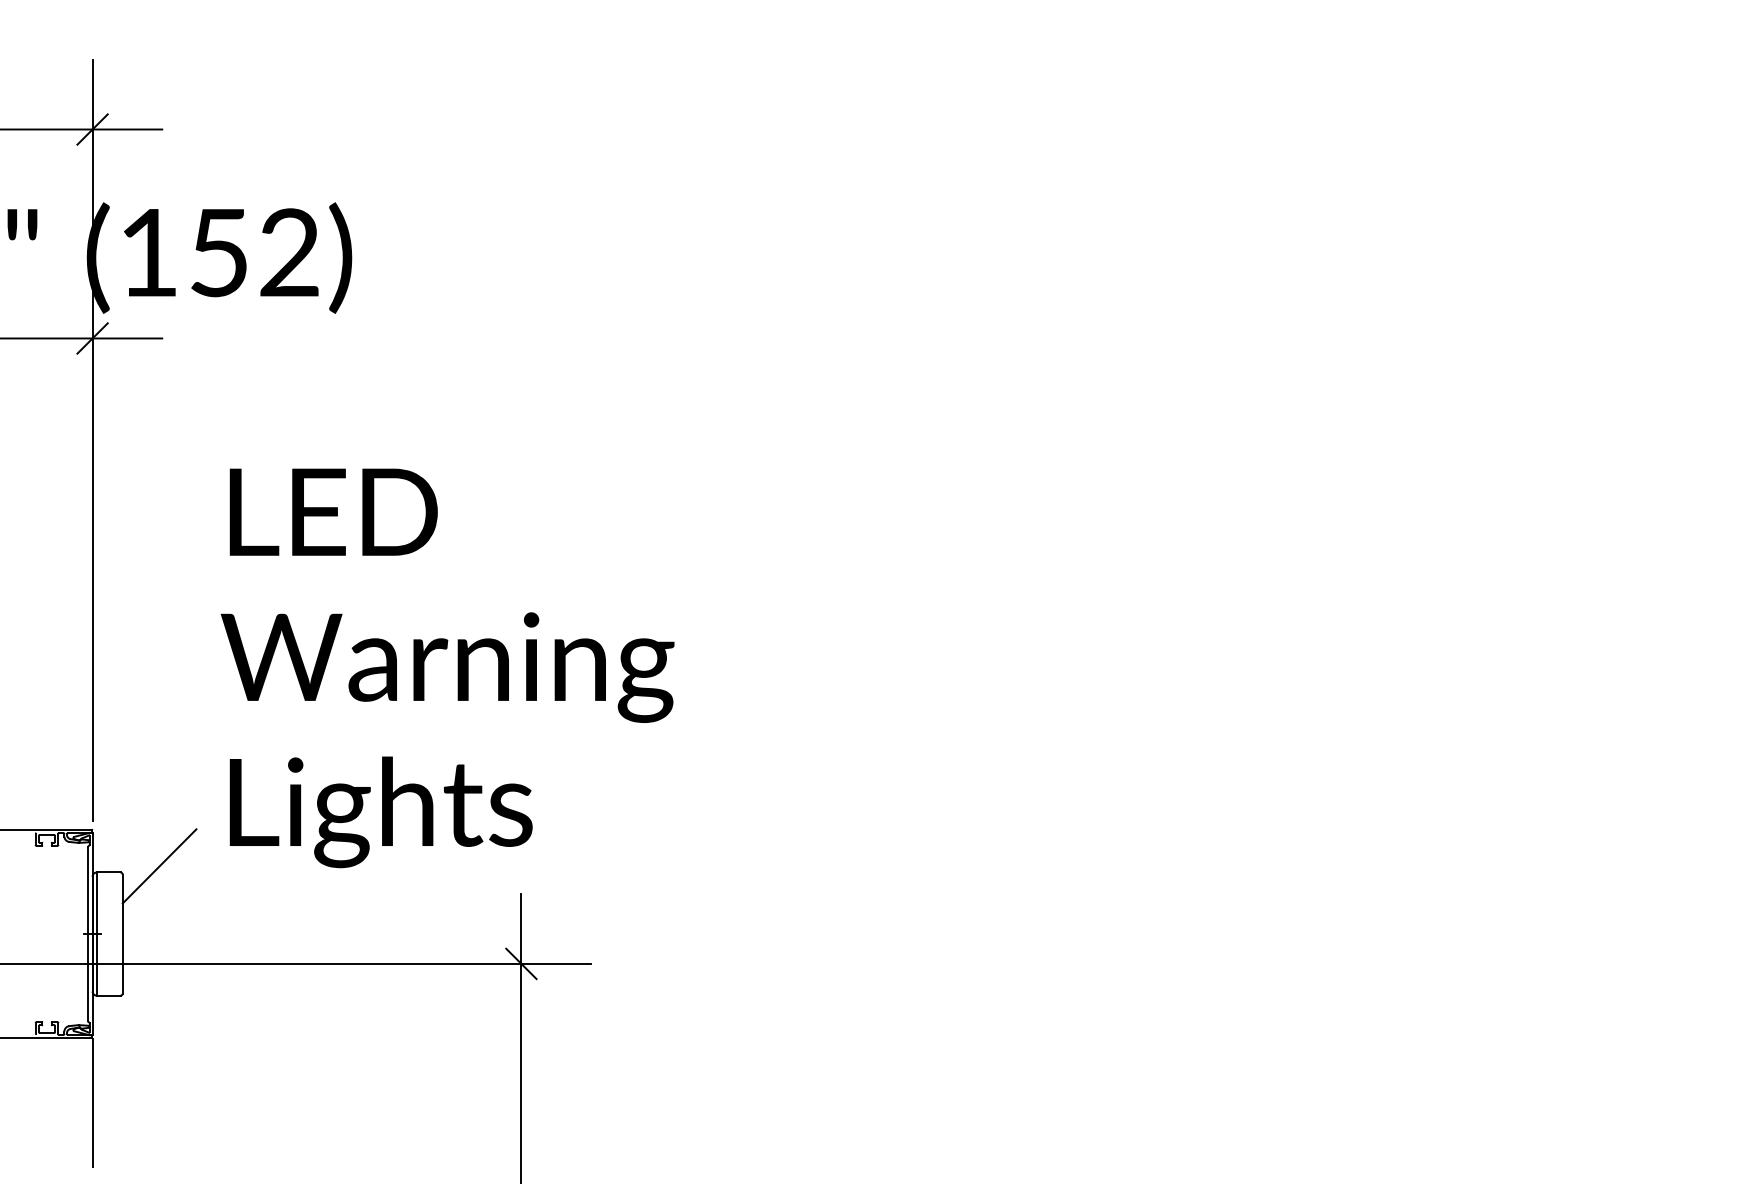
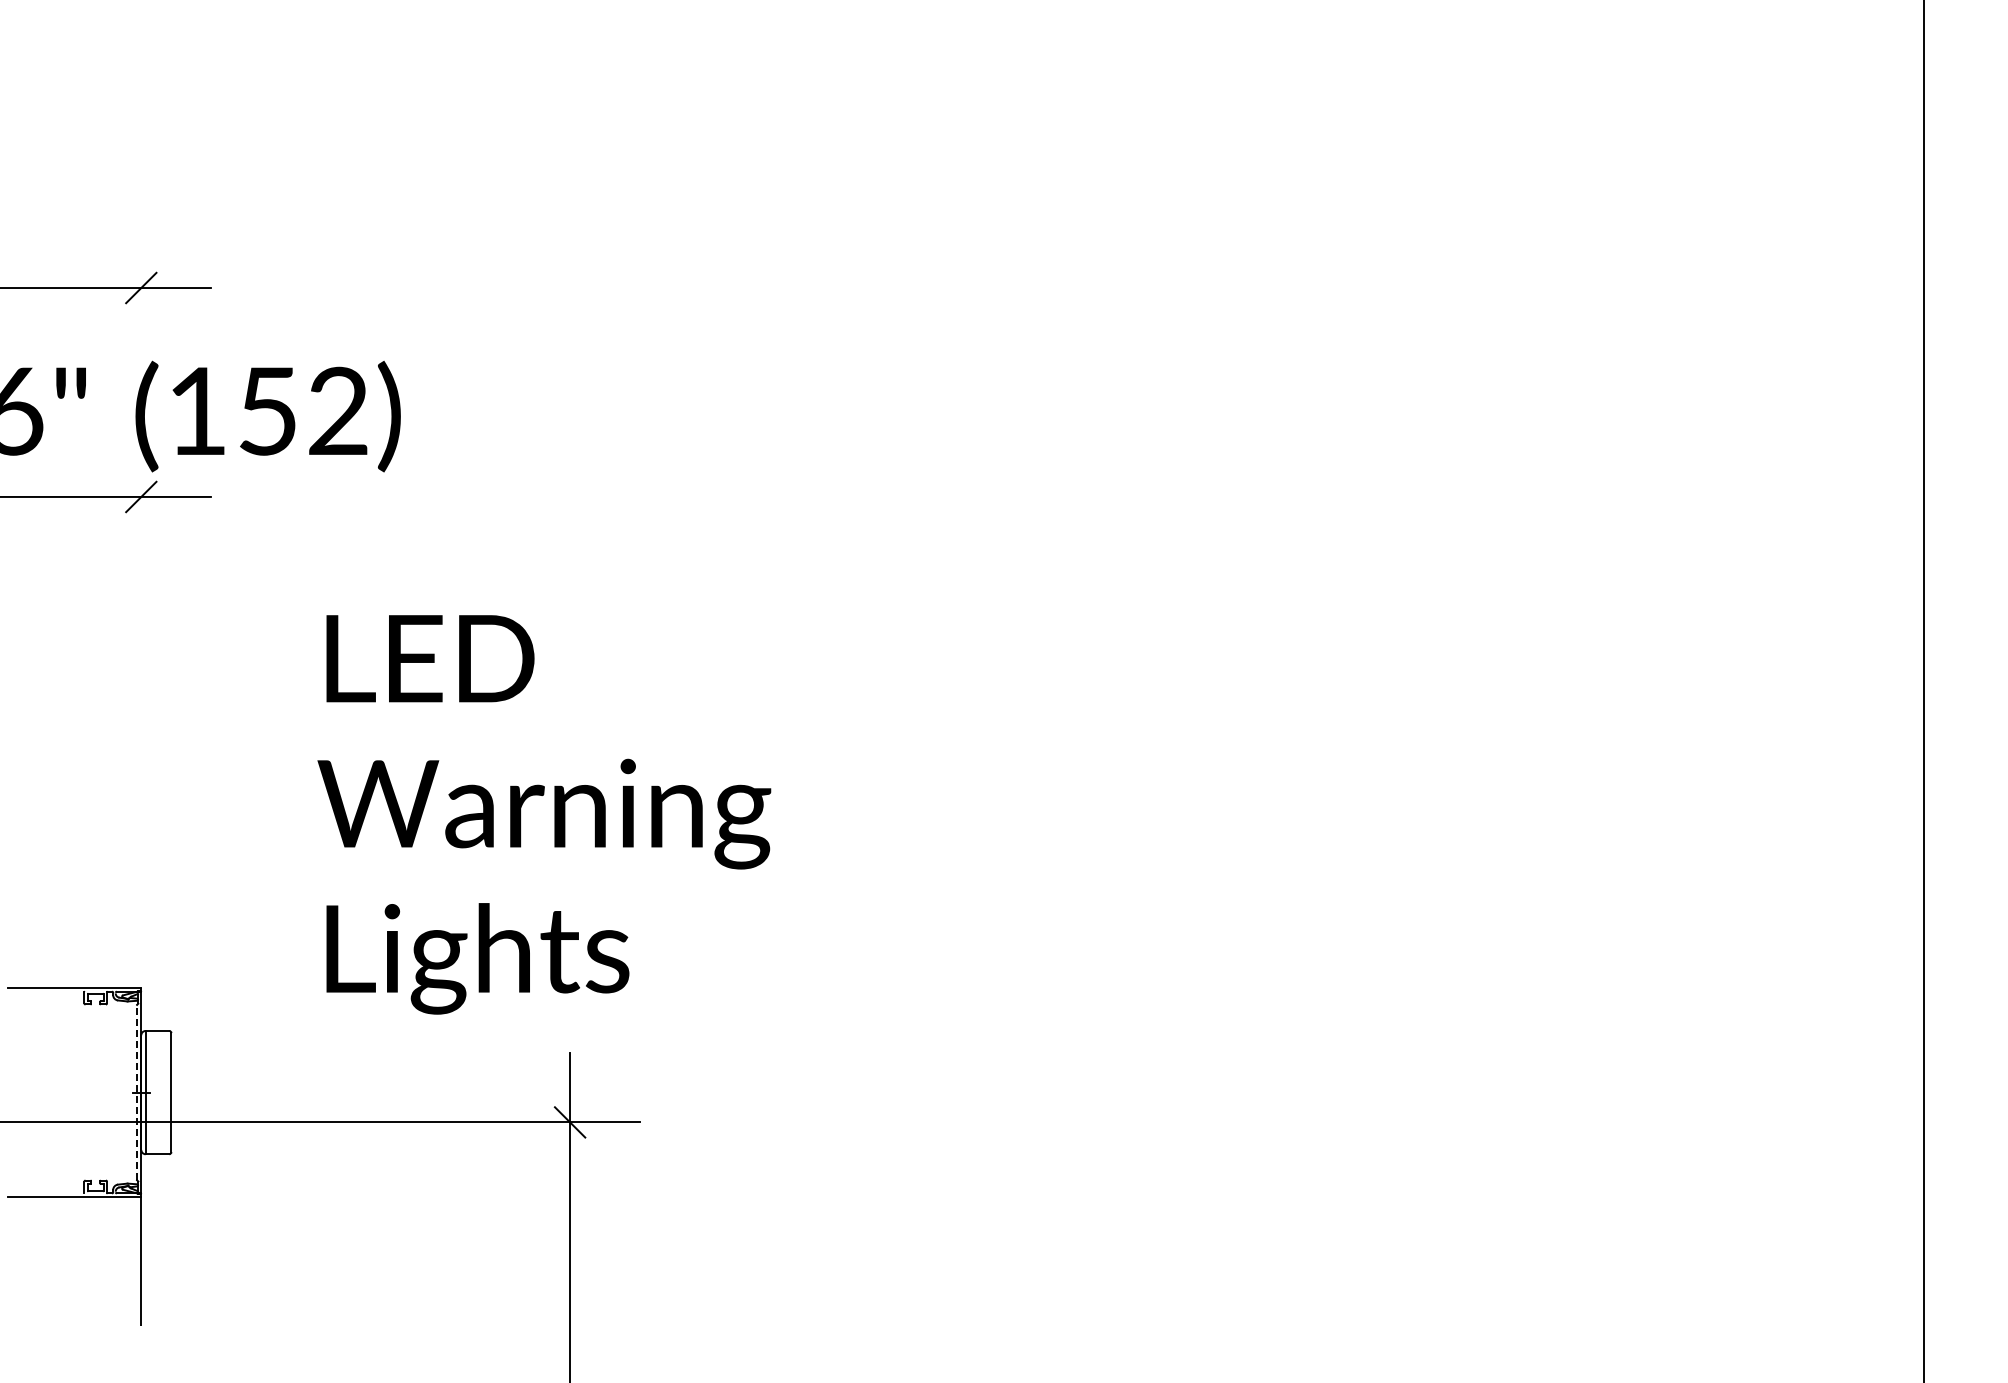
line: (92, 439) -> (141, 598), removed
text: (447, 667) -> (544, 814), moved
line: (159, 865) -> (208, 1024), removed
line: (87, 933) -> (136, 1092), solid -> dashed

